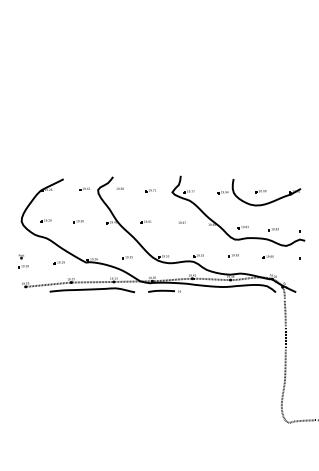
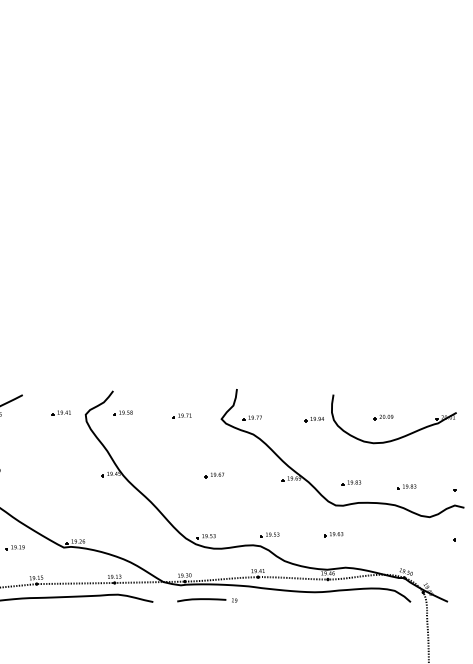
part: (78, 221) -> (49, 472), removed
part: (145, 221) -> (172, 472), removed
part: (181, 222) -> (216, 474), moved
part: (267, 256) -> (395, 536), removed
part: (127, 257) -> (139, 538), removed

